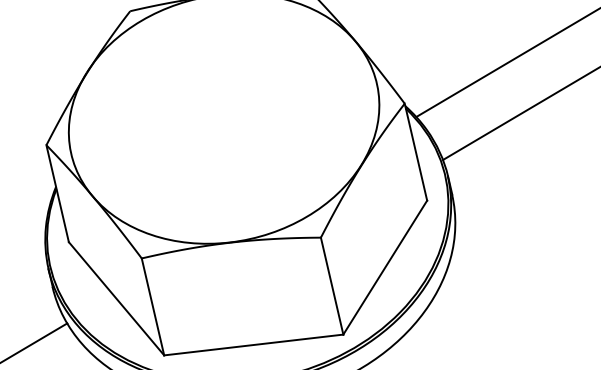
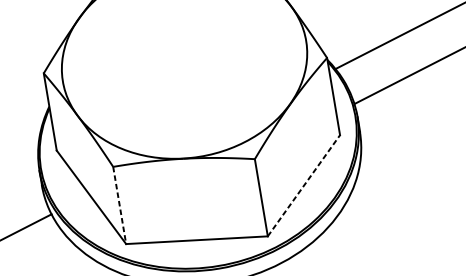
line: (385, 267) -> (304, 185), solid -> dashed
line: (152, 306) -> (119, 205), solid -> dashed

